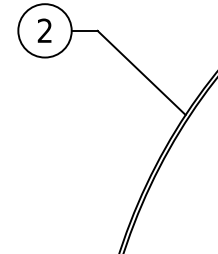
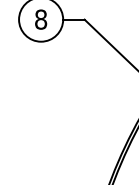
text: (44, 30) -> (40, 19), 2 -> 8

